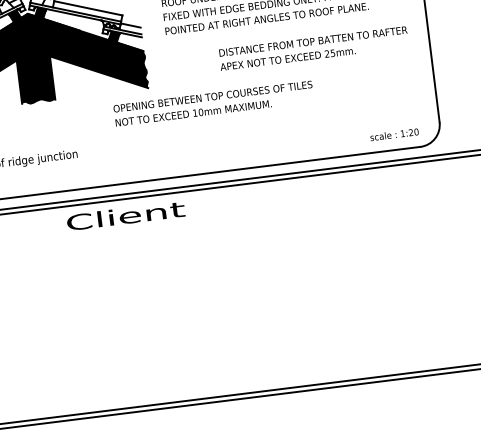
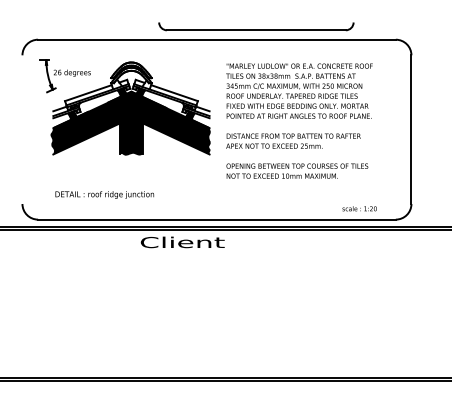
text: (313, 47) -> (293, 140), moved
text: (213, 102) -> (297, 170), moved
text: (394, 134) -> (359, 208), moved

